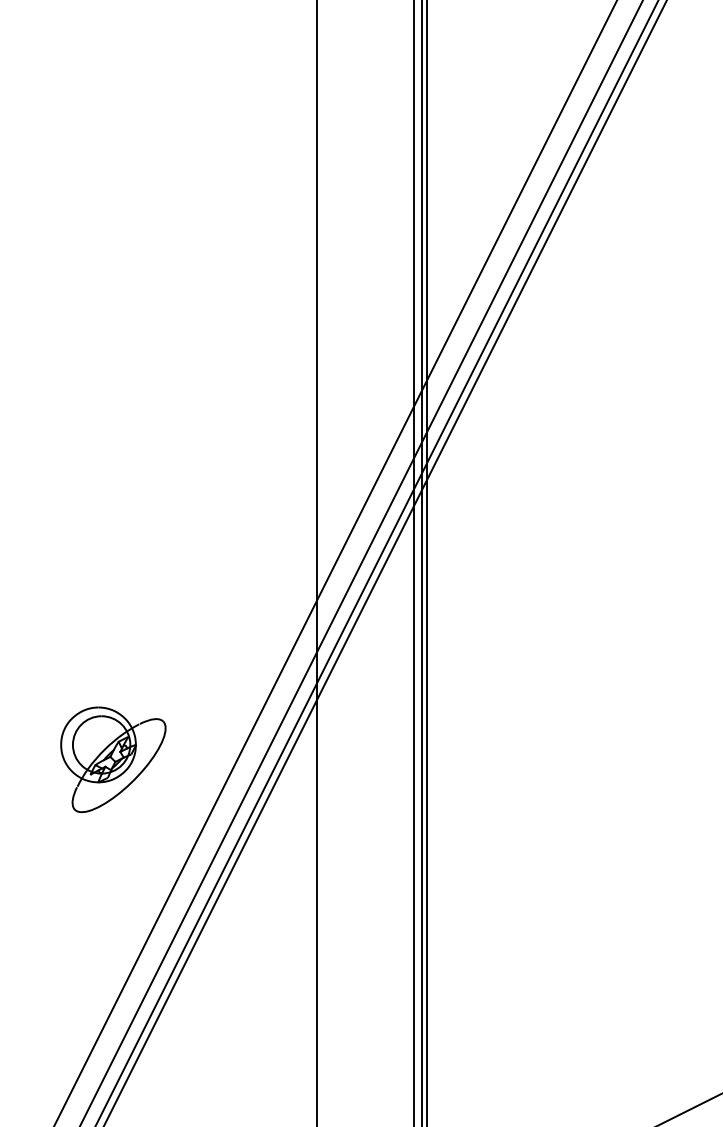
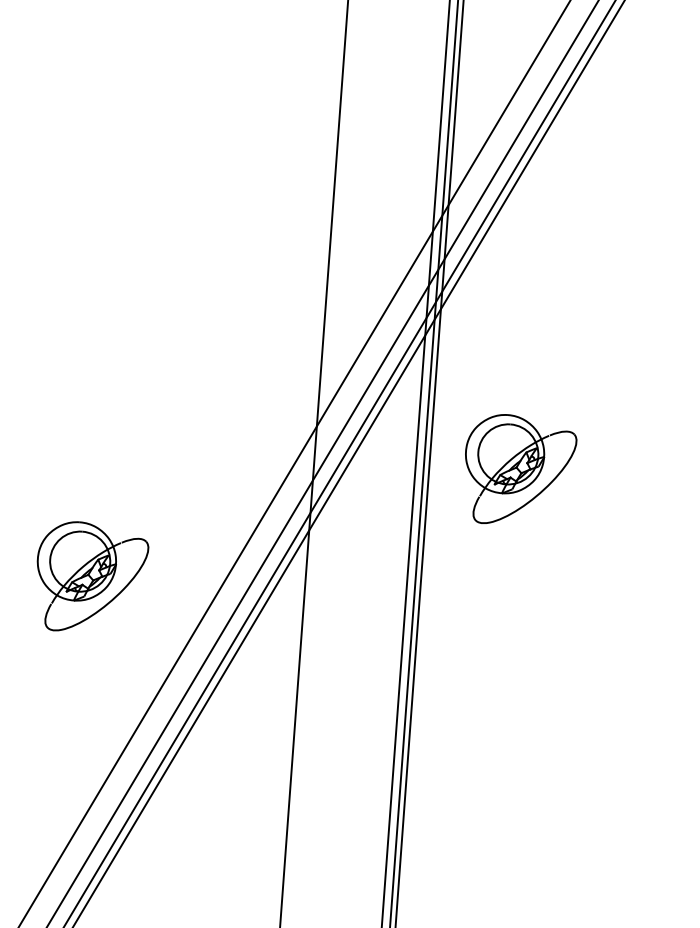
part: (513, 627) -> (519, 470), added

